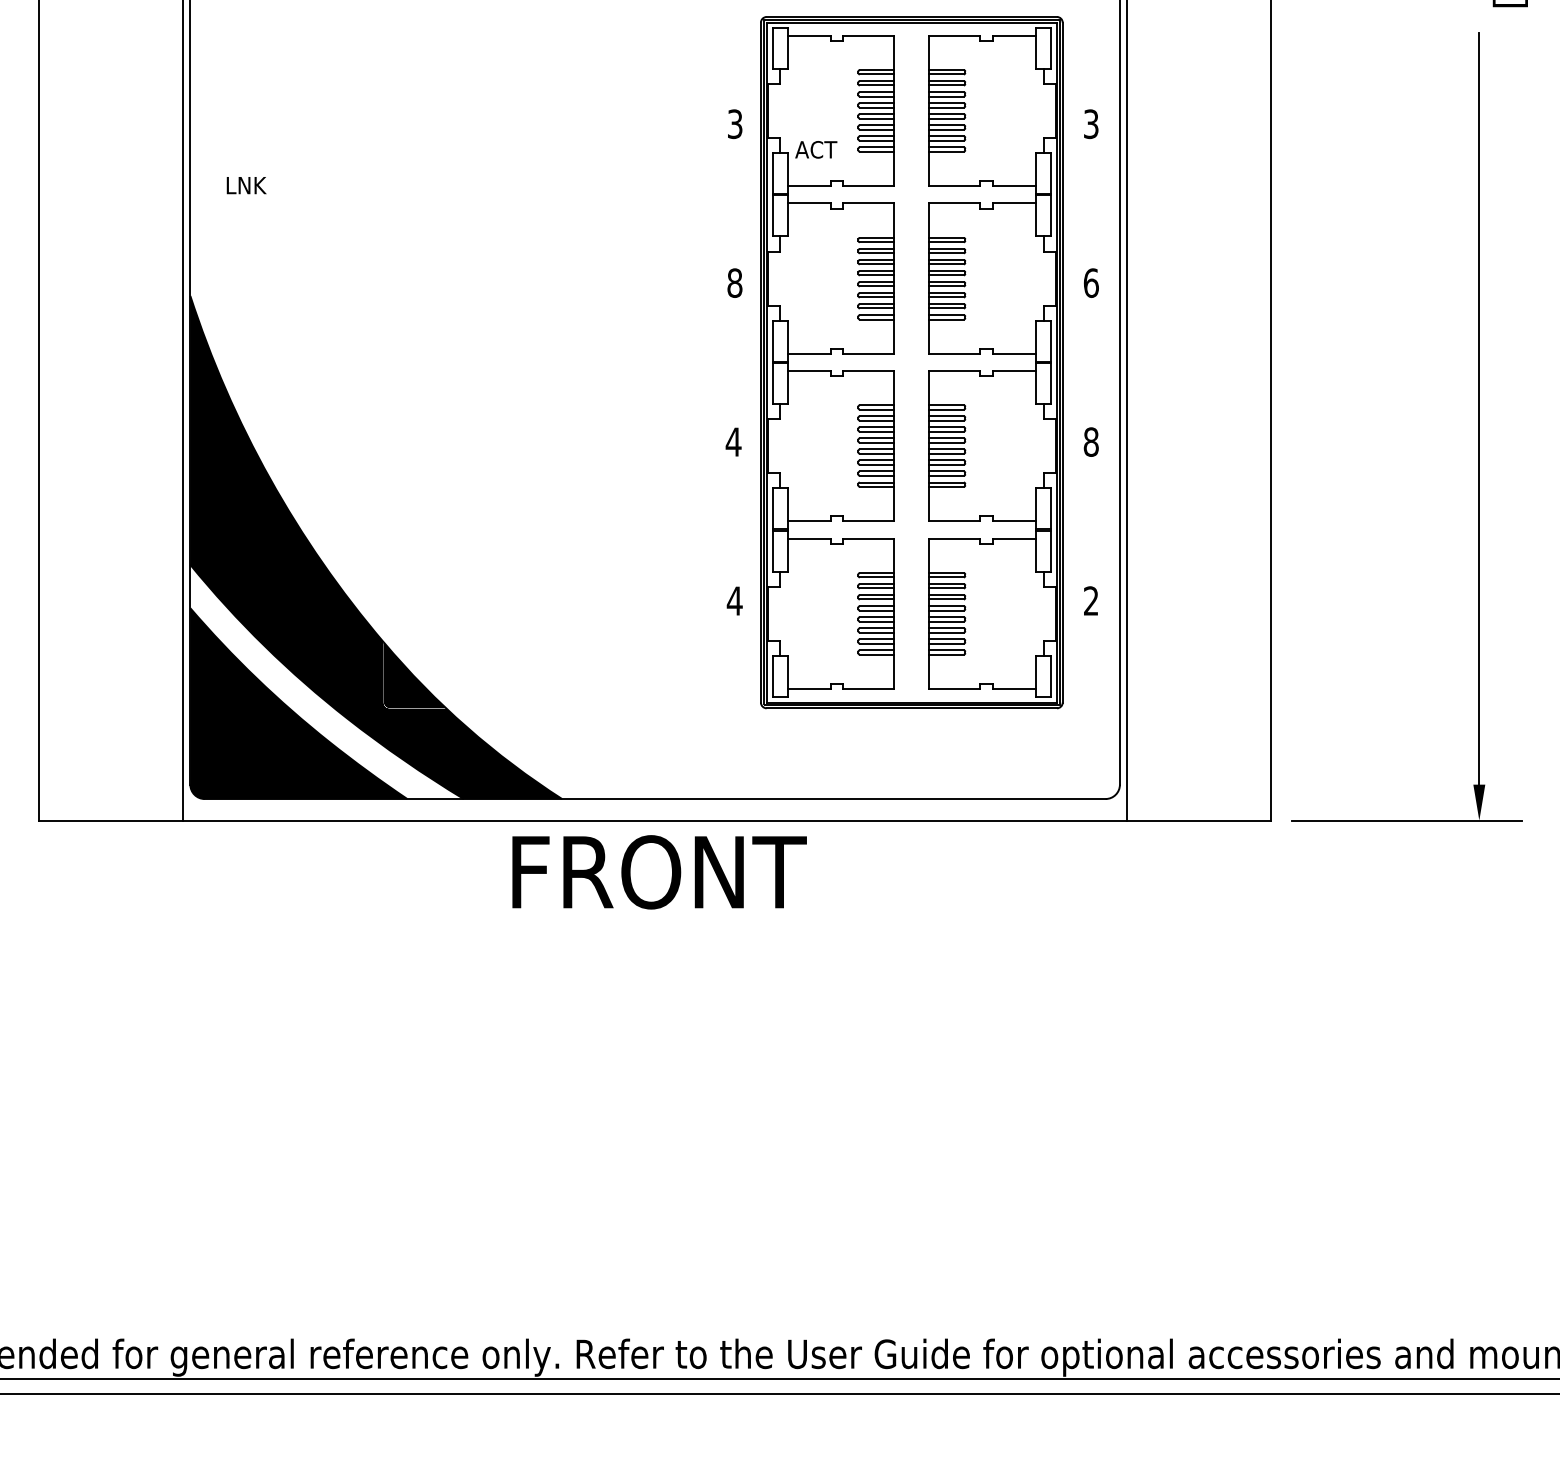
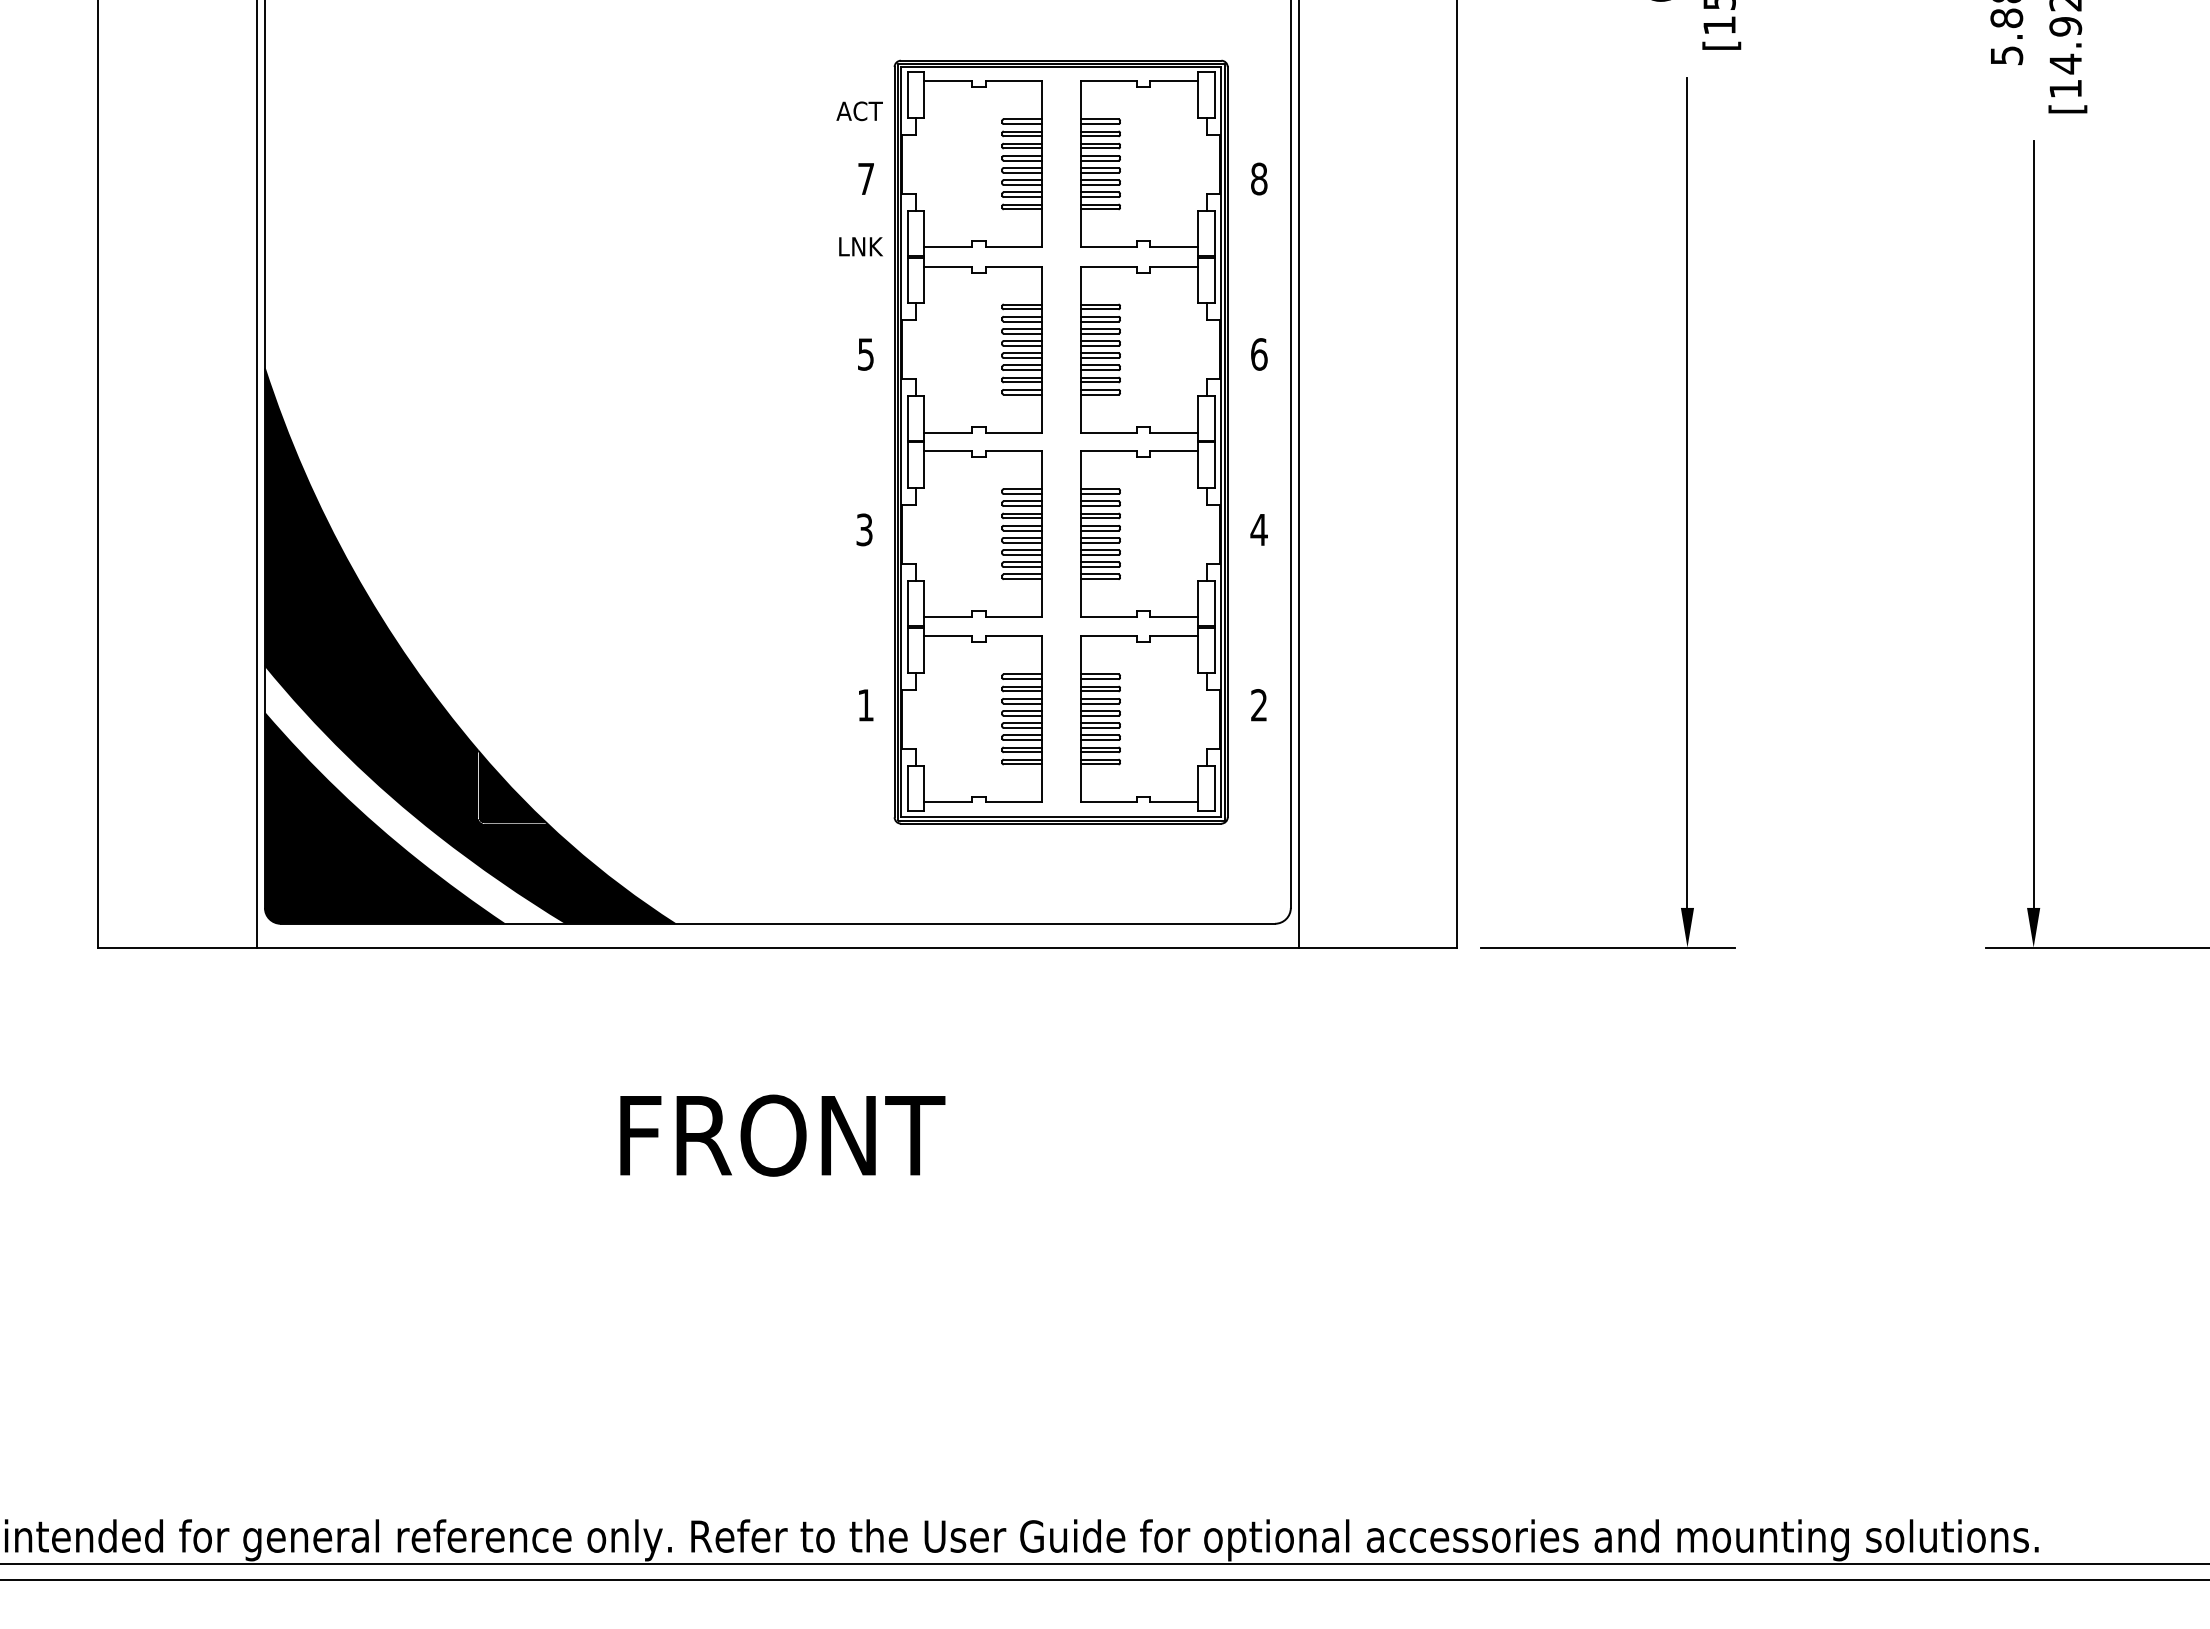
text: (735, 123) -> (866, 178), 3 -> 7
text: (1091, 123) -> (1259, 178), 3 -> 8
text: (816, 149) -> (859, 111), moved
text: (246, 185) -> (860, 246), moved
text: (734, 283) -> (865, 354), 8 -> 5
text: (733, 441) -> (864, 529), 4 -> 3
text: (1090, 441) -> (1258, 529), 8 -> 4
text: (734, 601) -> (865, 705), 4 -> 1
text: (659, 872) -> (782, 1135), moved

